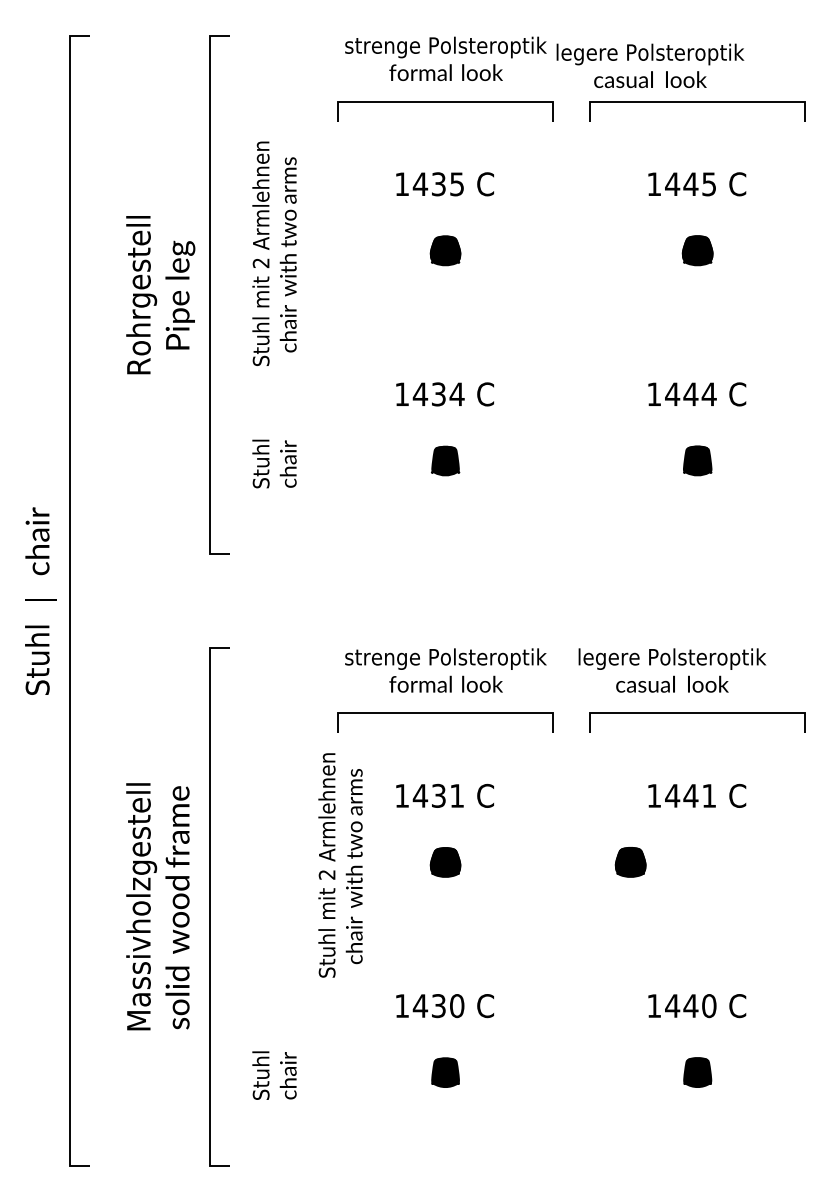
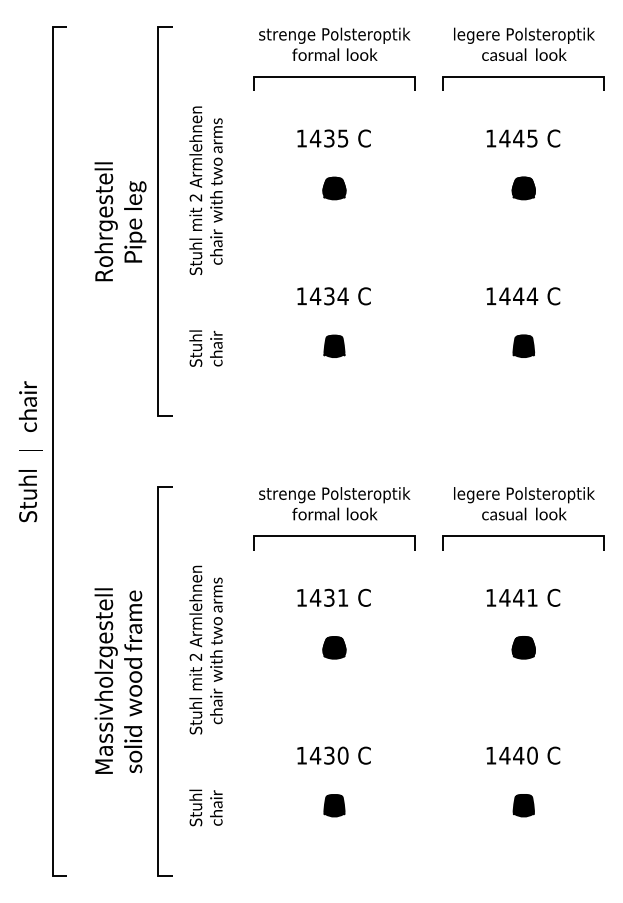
text: (650, 65) -> (524, 44), moved
text: (672, 670) -> (524, 503), moved
part: (630, 862) -> (523, 647), moved
text: (340, 865) -> (205, 650), moved

